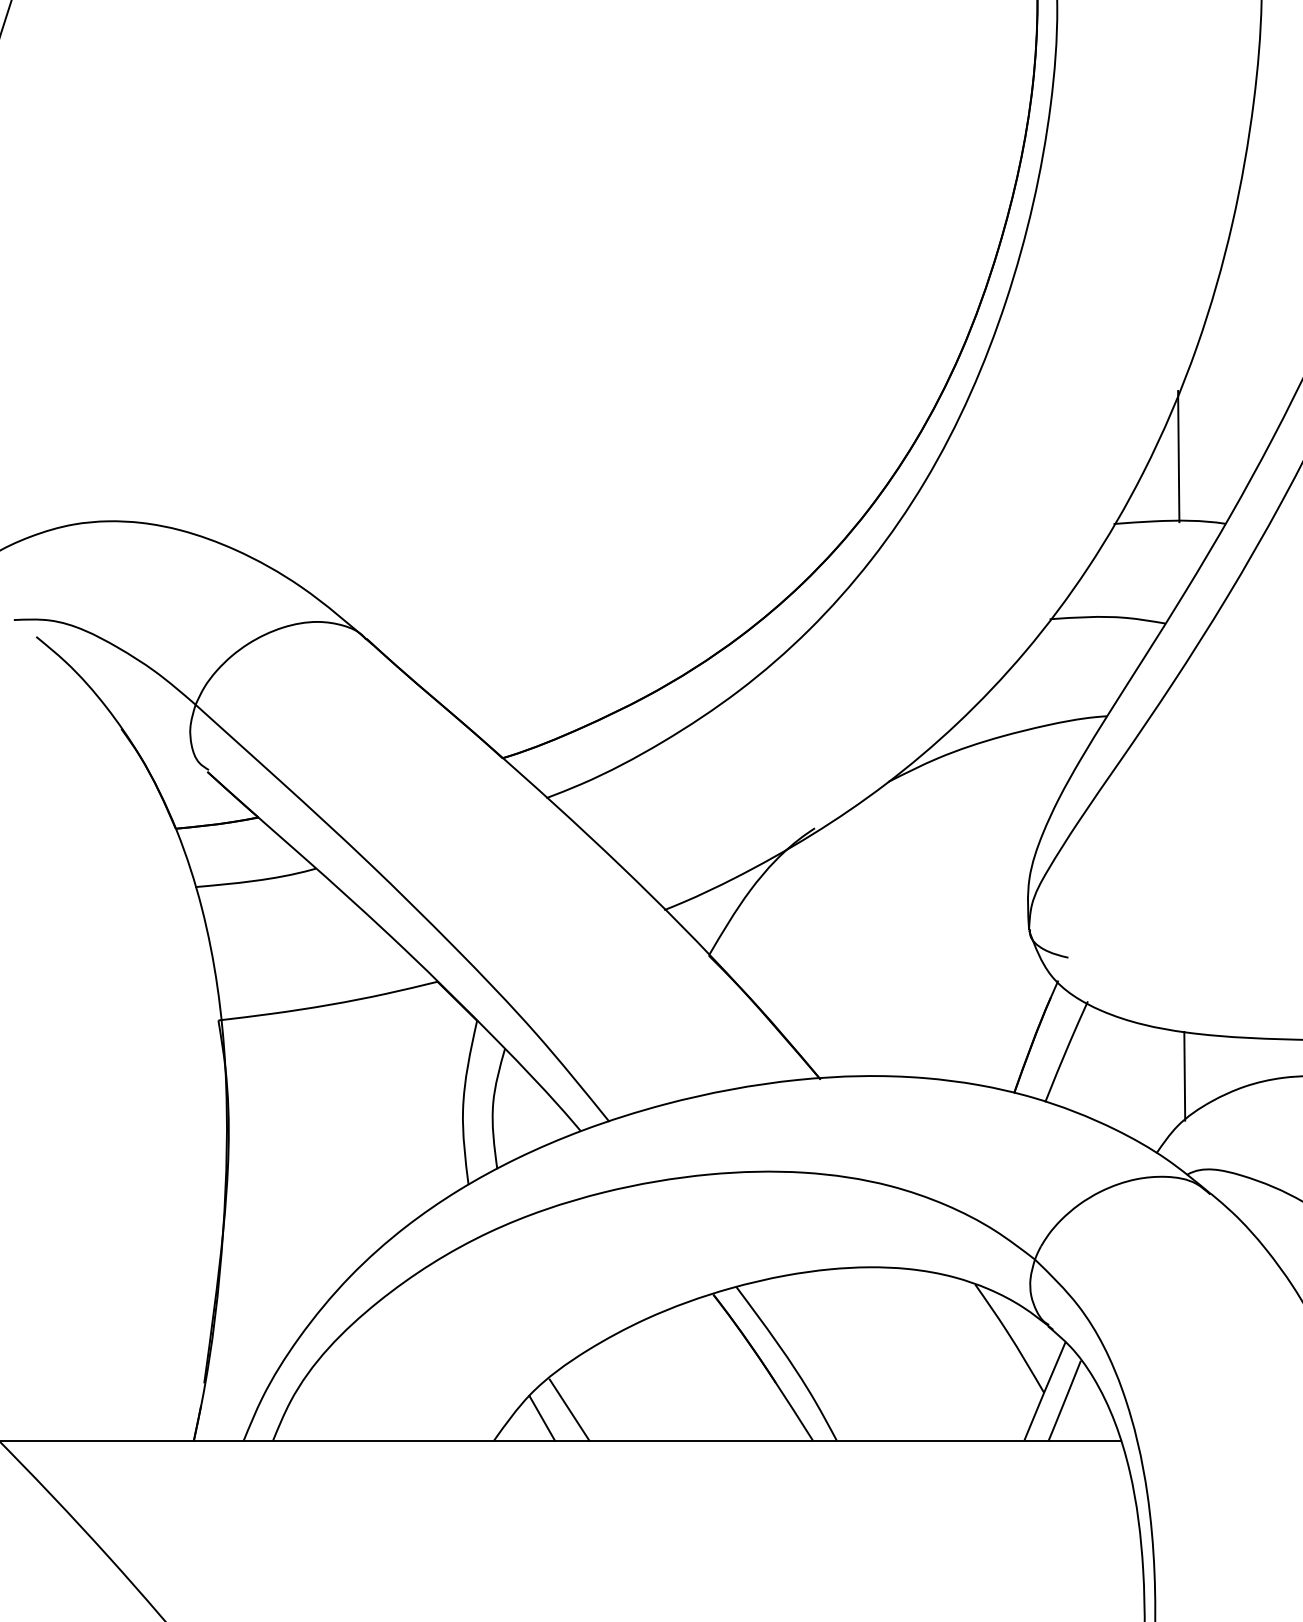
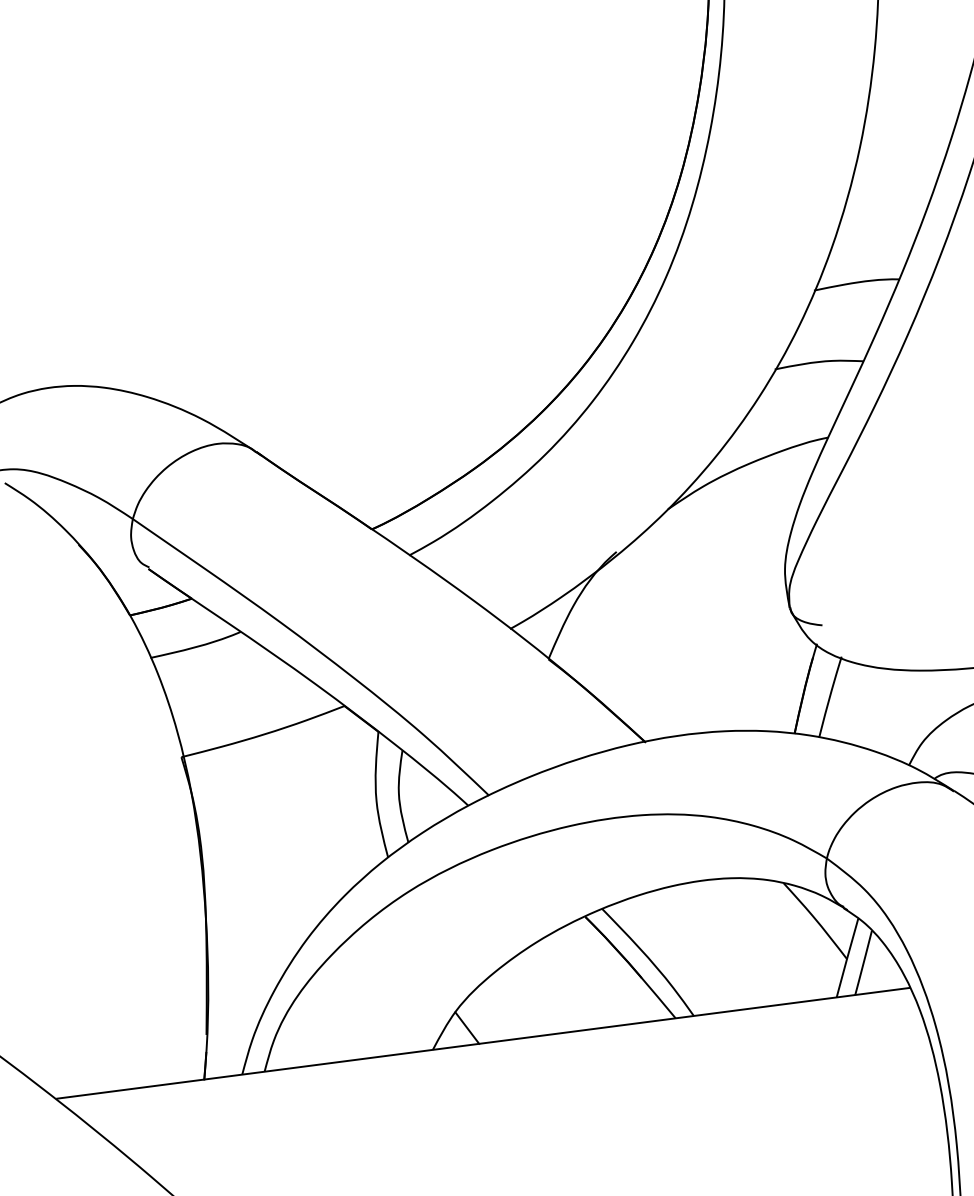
line: (1178, 456) -> (856, 232), removed
line: (1184, 1075) -> (922, 703), removed
line: (569, 1409) -> (487, 1018), removed

